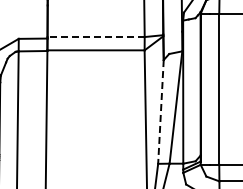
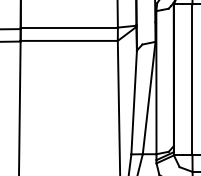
line: (96, 37) -> (69, 28), dashed -> solid
line: (160, 111) -> (133, 102), dashed -> solid

